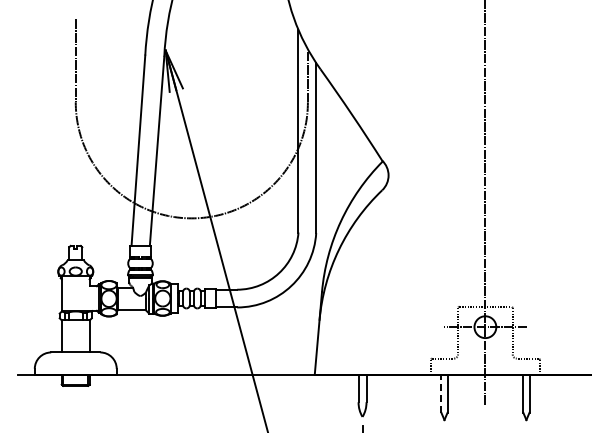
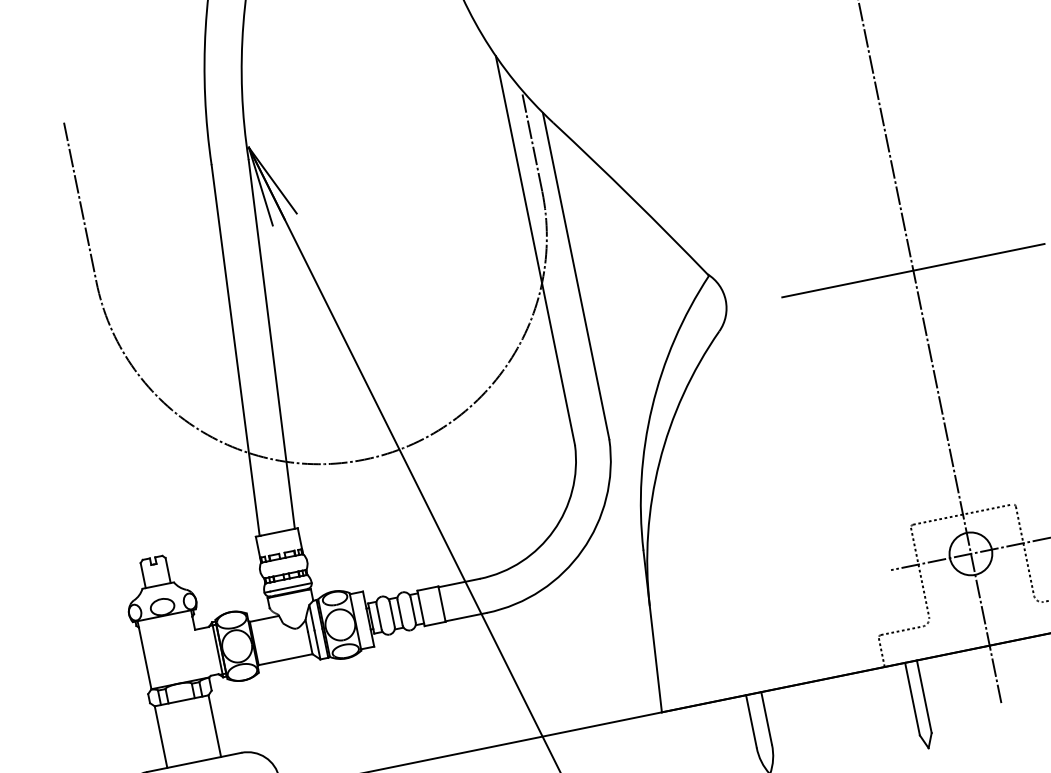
line: (485, 179) -> (913, 270), added
line: (441, 393) -> (912, 698), dashed -> solid

